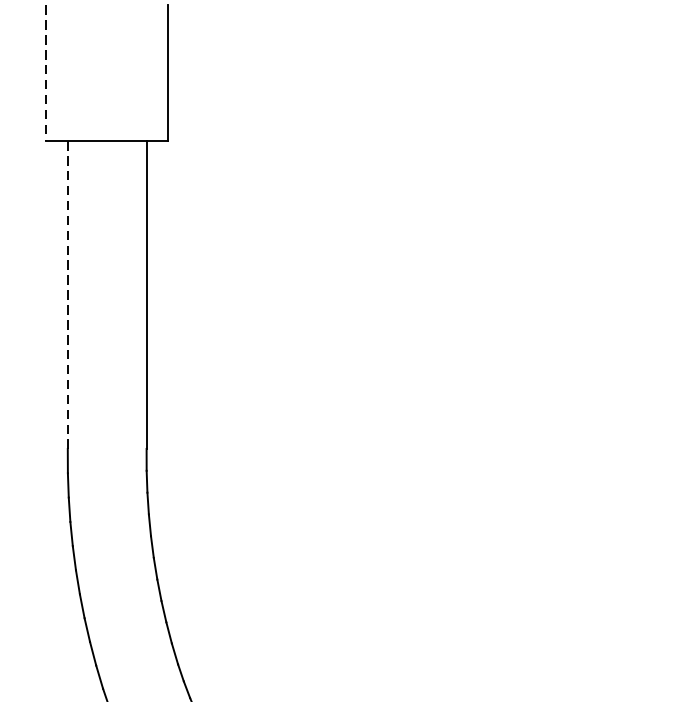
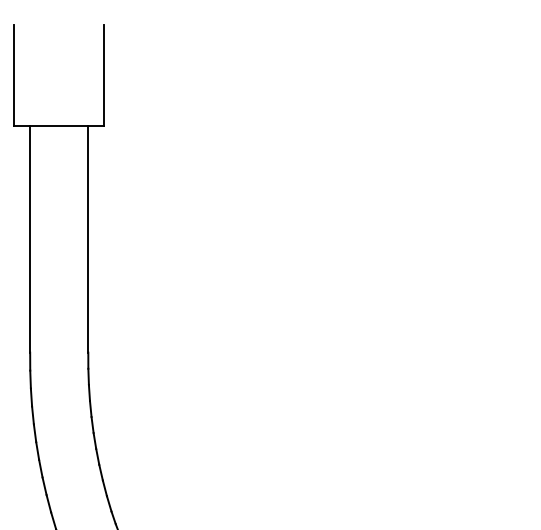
line: (46, 74) -> (14, 76), dashed -> solid
line: (68, 294) -> (30, 238), dashed -> solid

